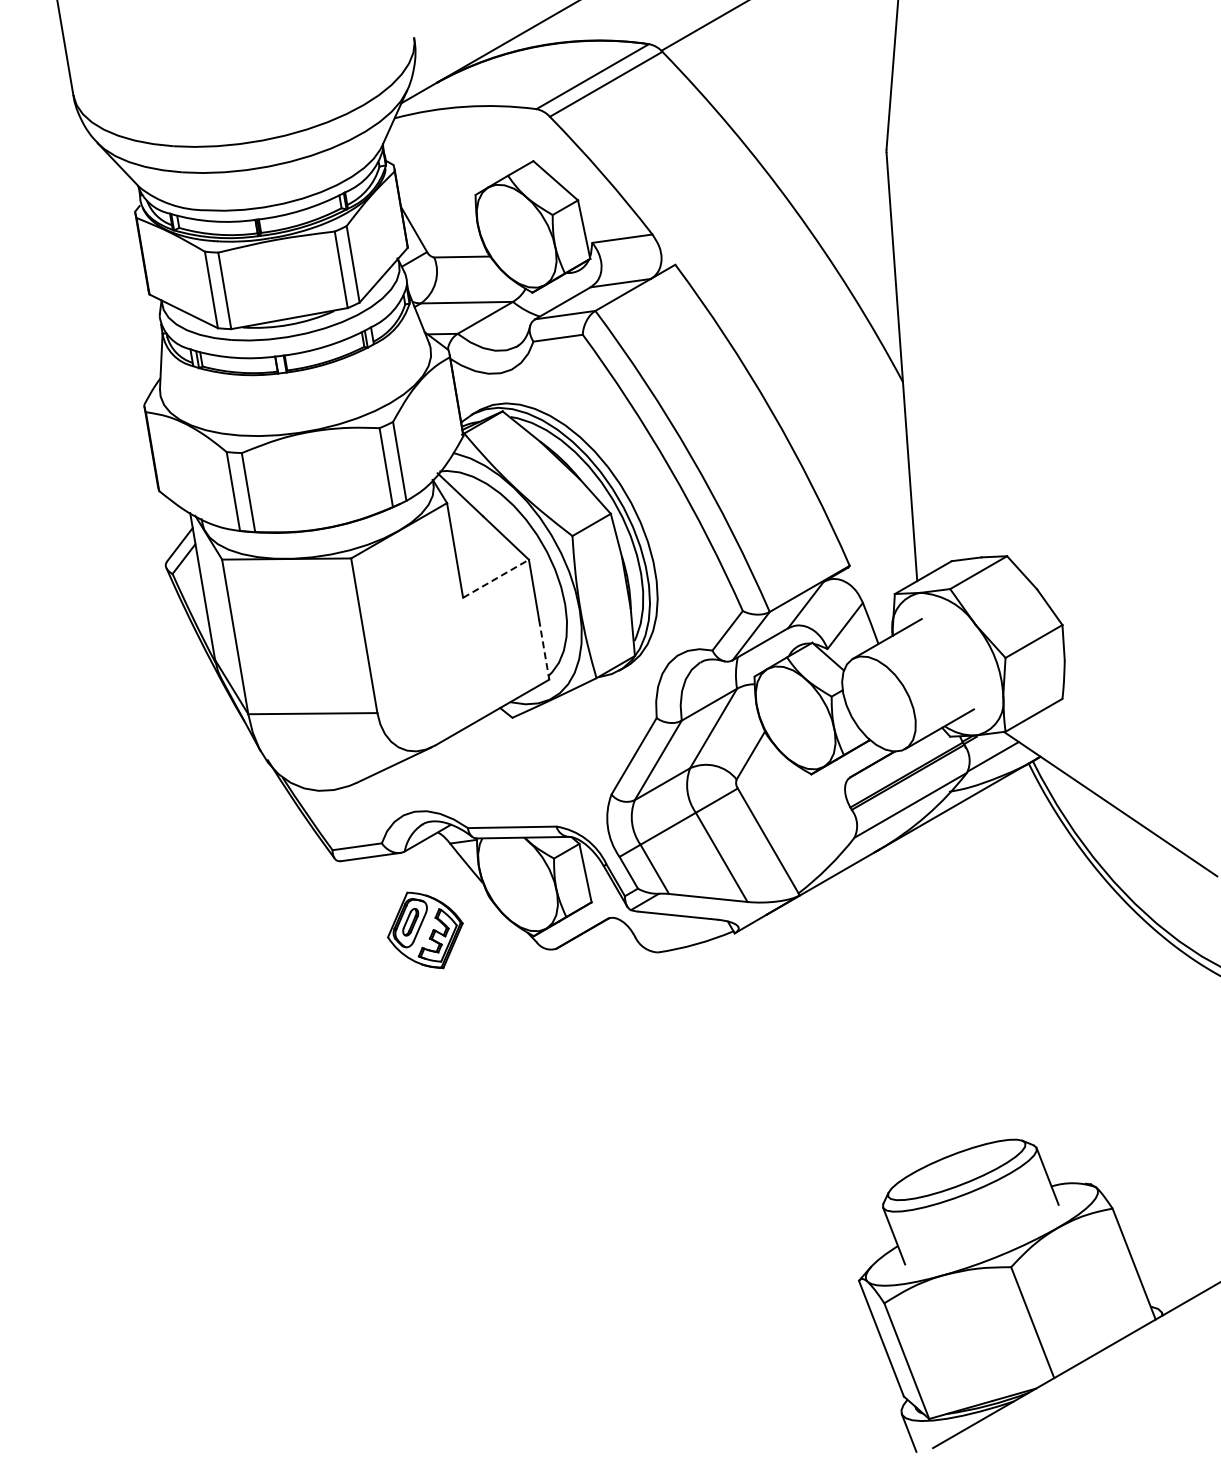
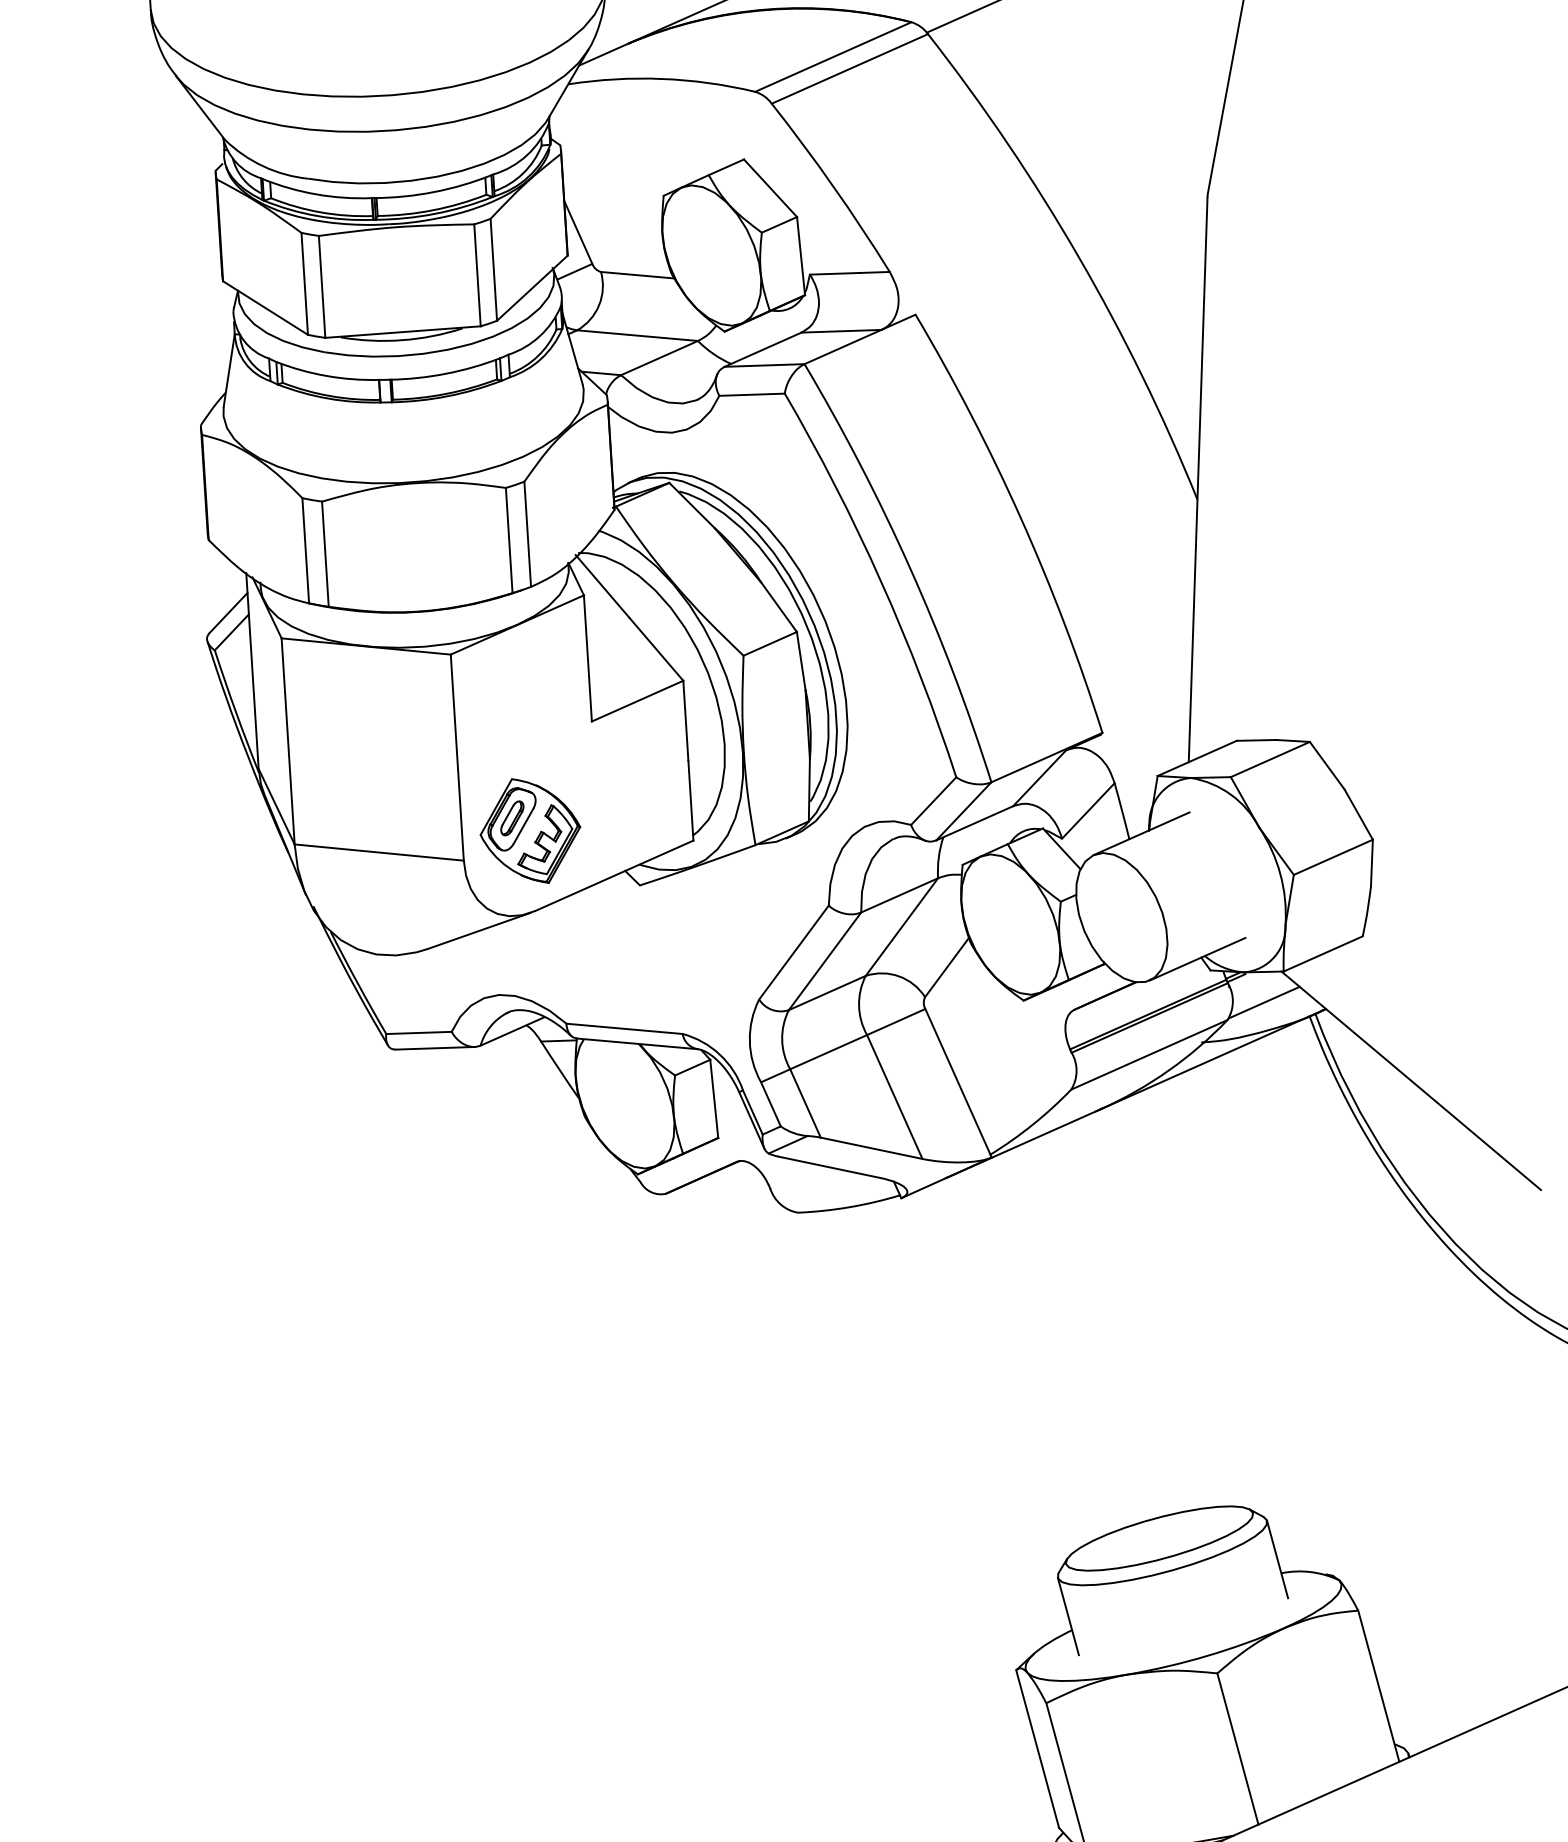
line: (496, 578) -> (638, 700), dashed -> solid
line: (544, 650) -> (691, 801), dashed -> solid
part: (425, 930) -> (530, 831), moved

